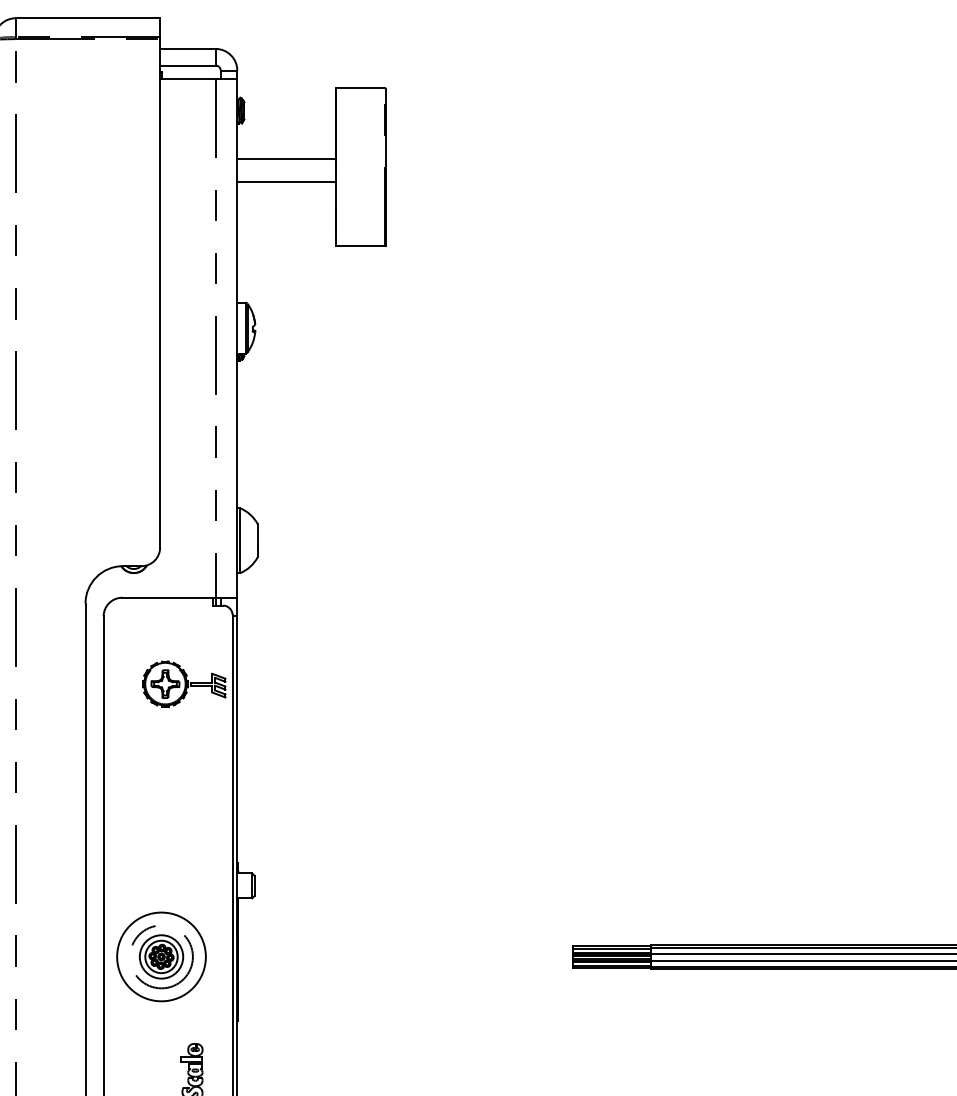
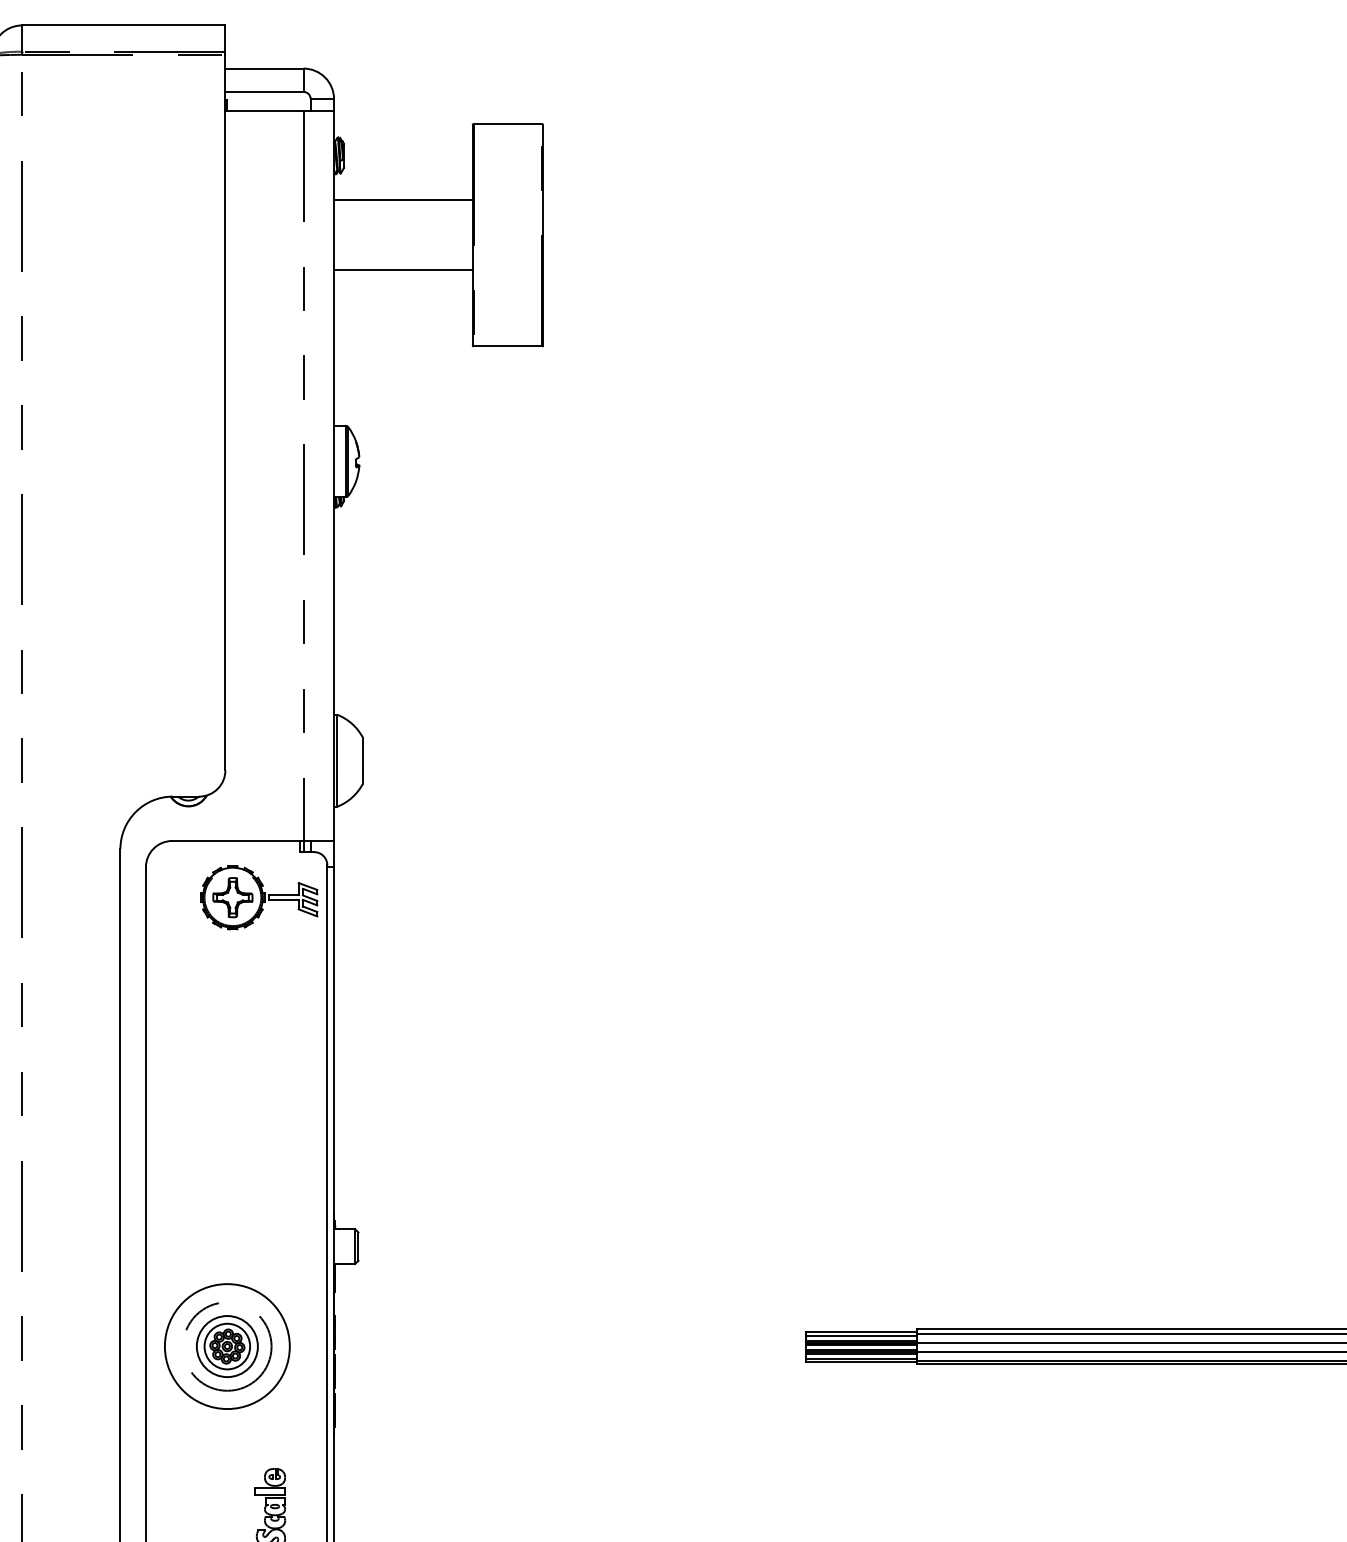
line: (286, 159) -> (403, 270), moved
line: (286, 181) -> (403, 200), moved
part: (184, 684) -> (259, 897), moved

